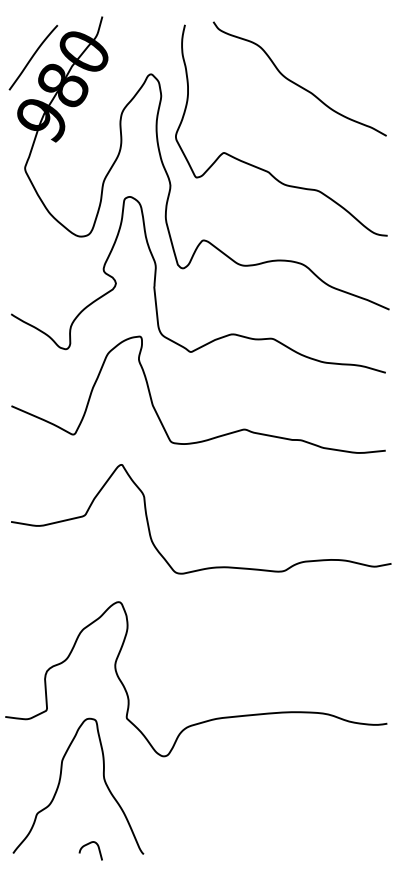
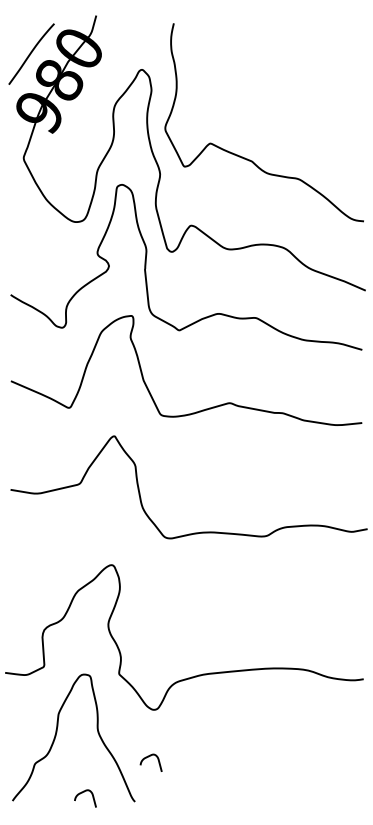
curve: (297, 83) -> (279, 78), removed
curve: (157, 807) -> (148, 757), added

